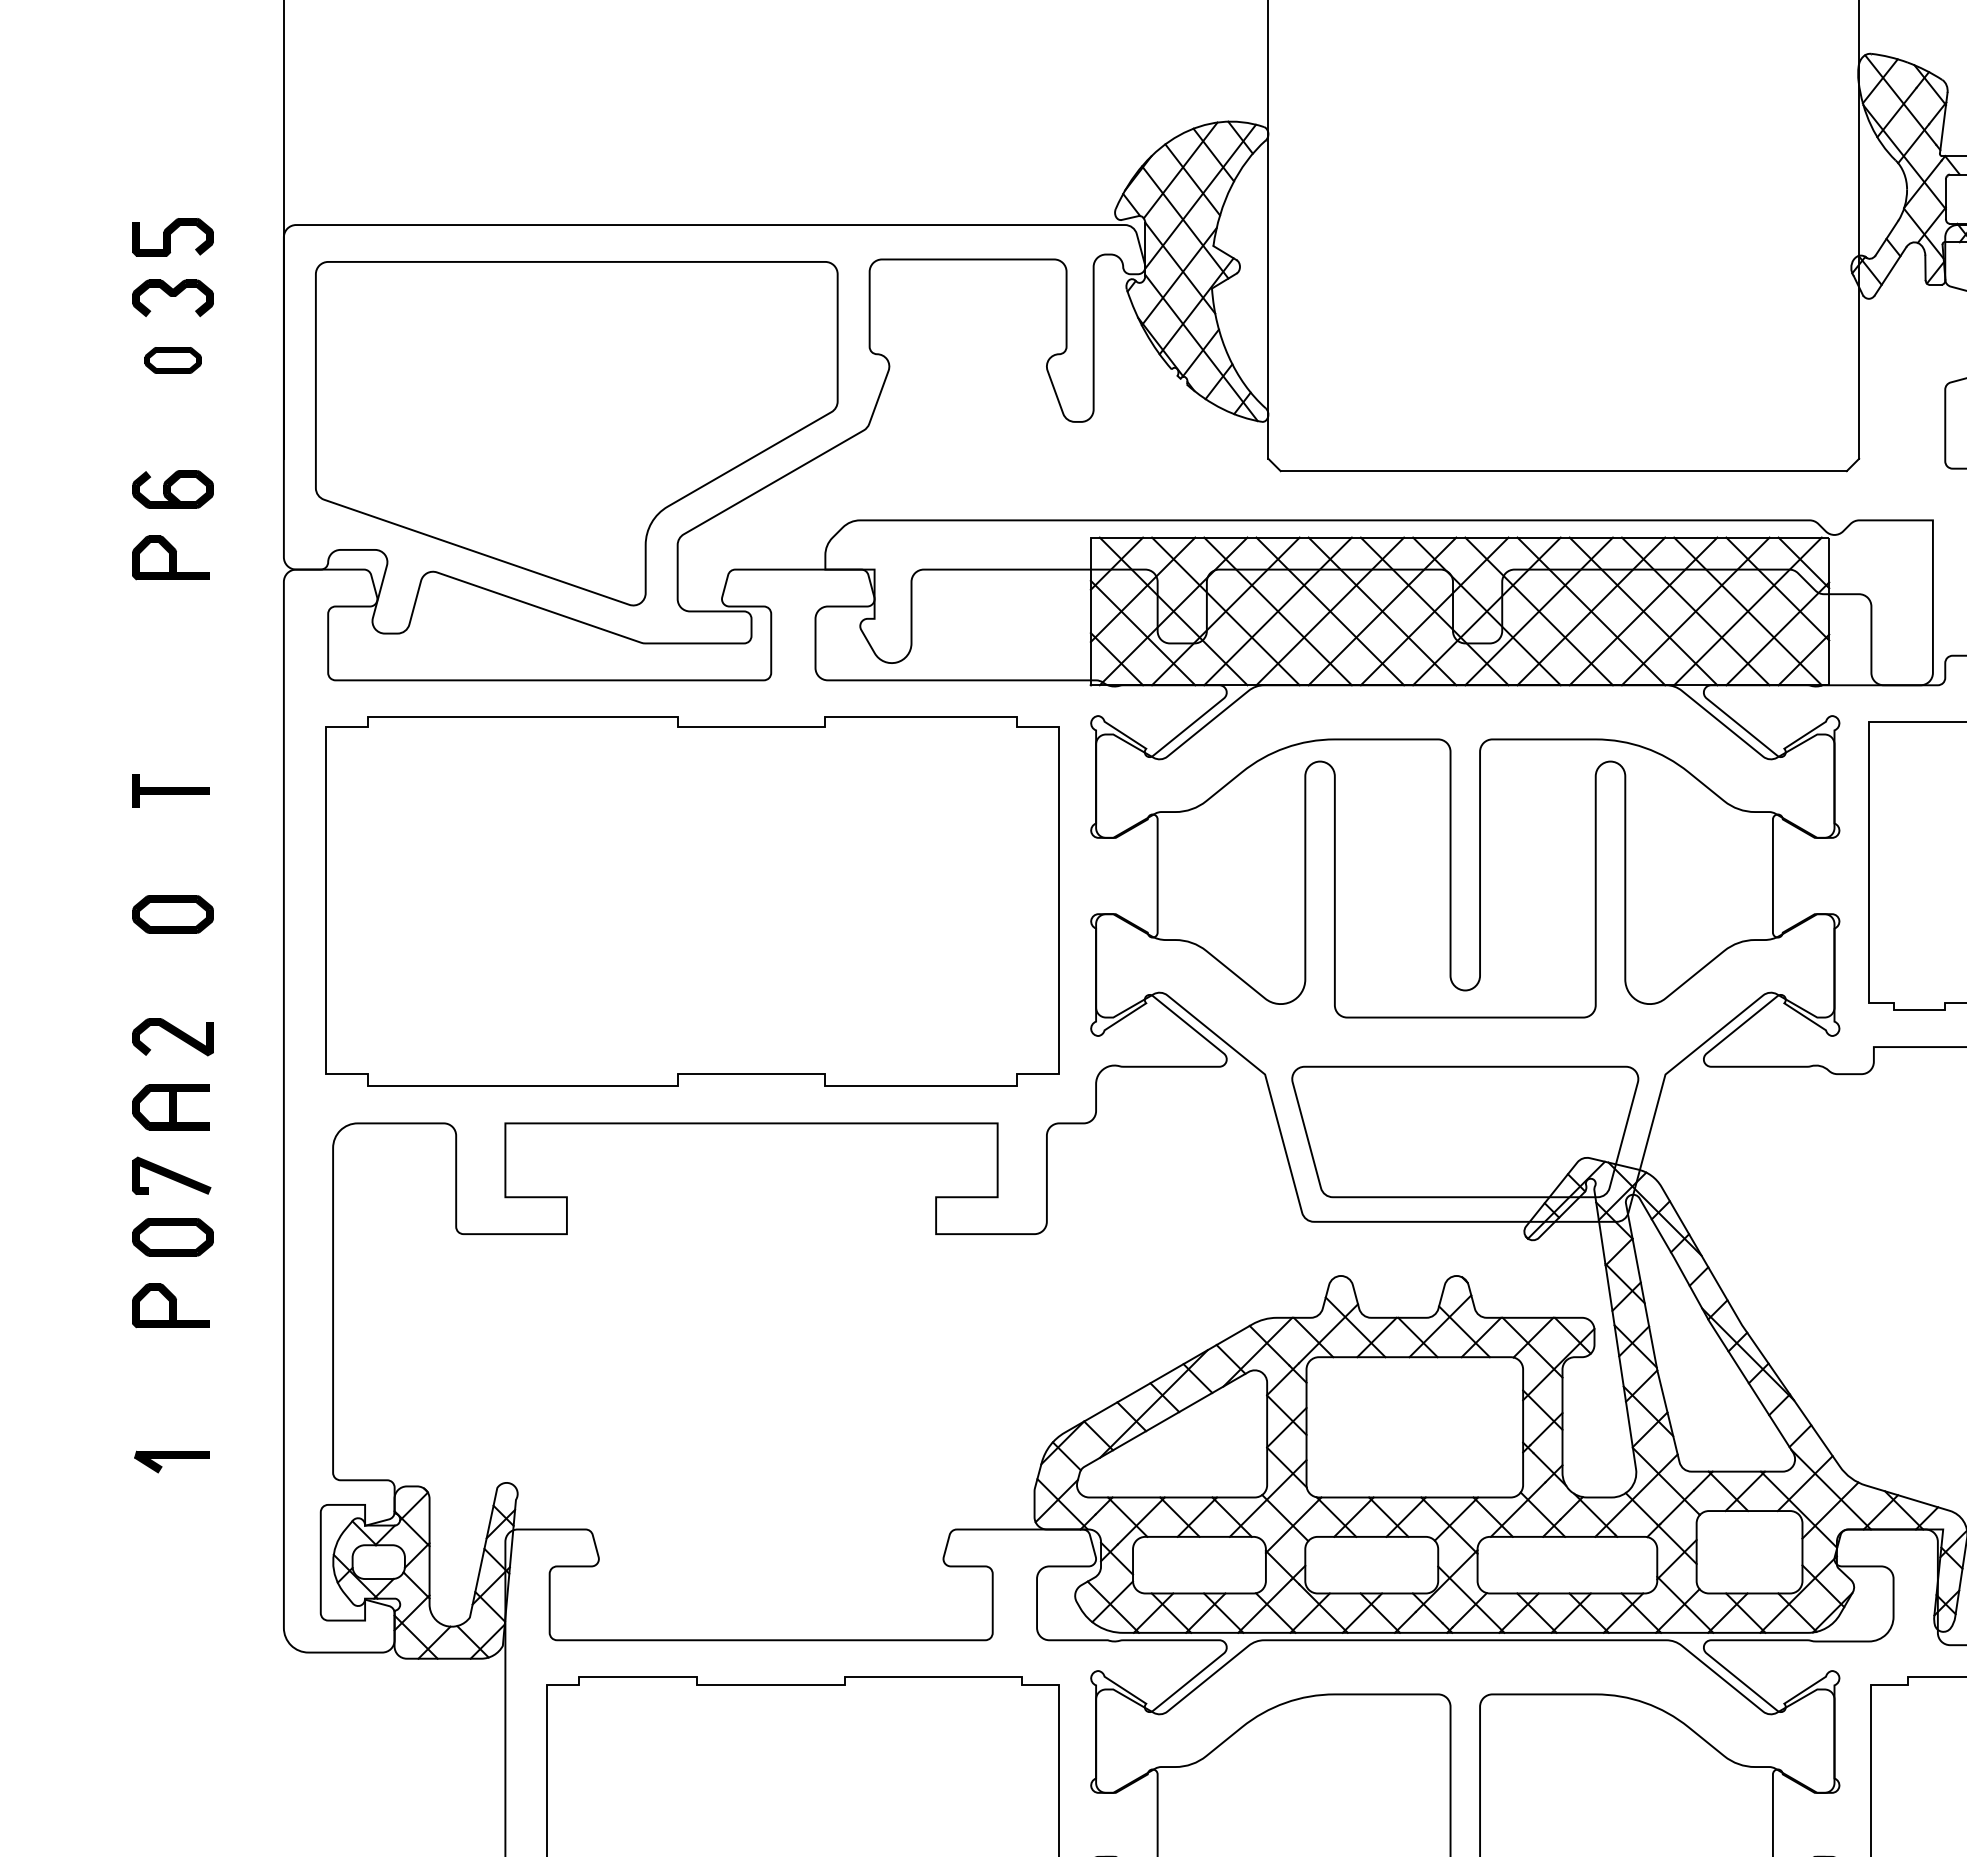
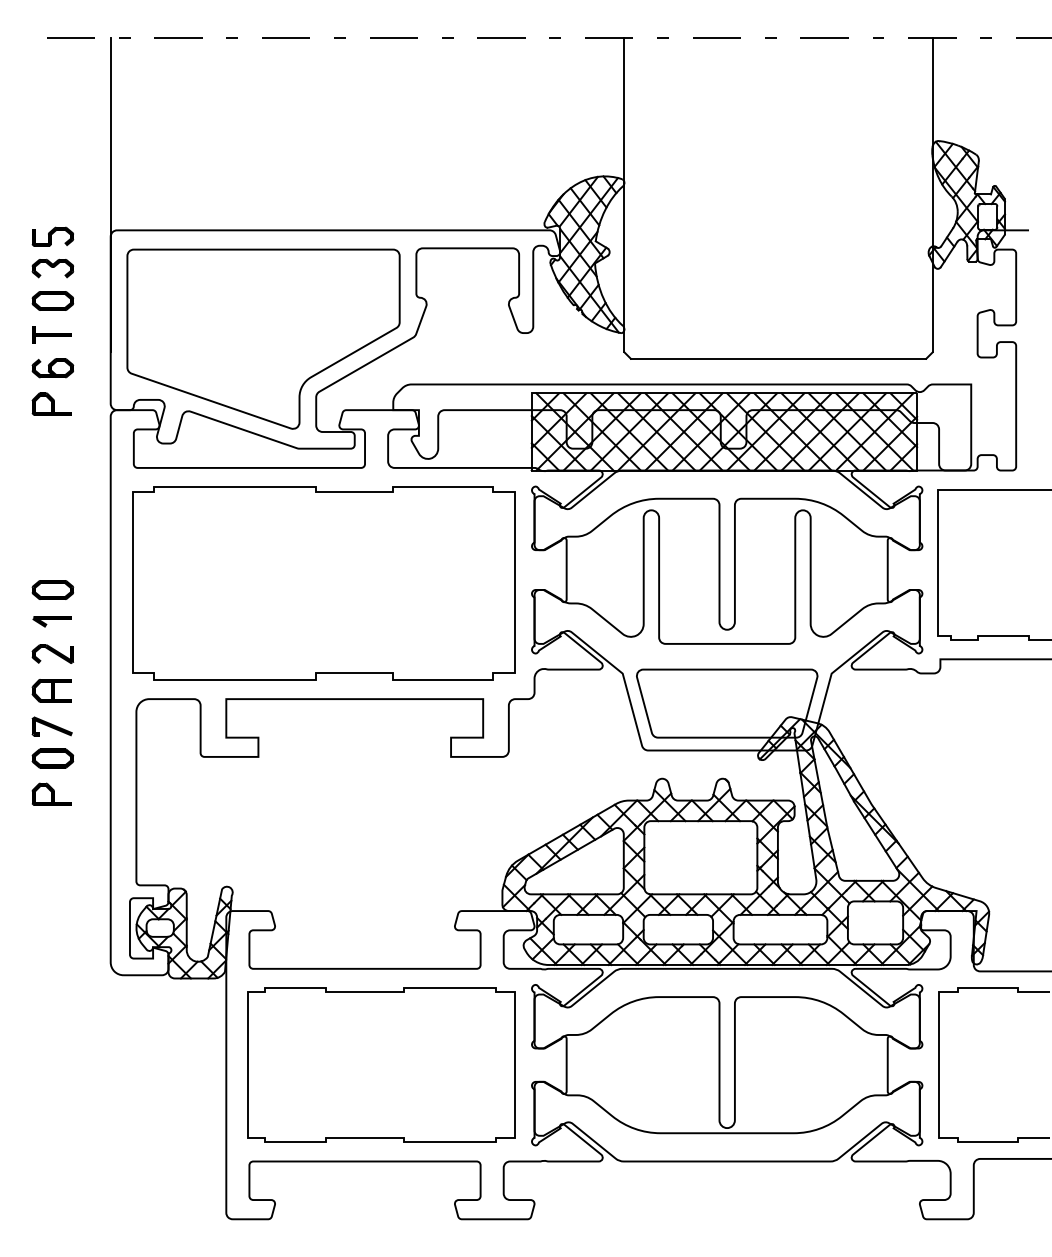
part: (172, 359) -> (52, 300), size x1.43
part: (170, 790) -> (51, 334), moved
part: (170, 1461) -> (51, 621), moved

